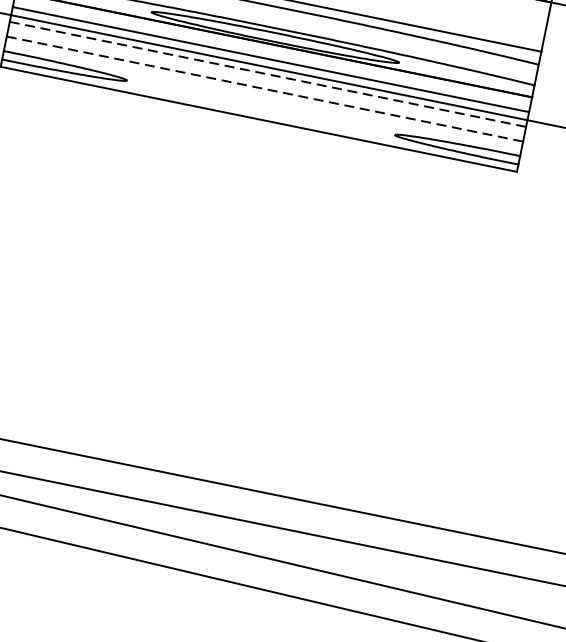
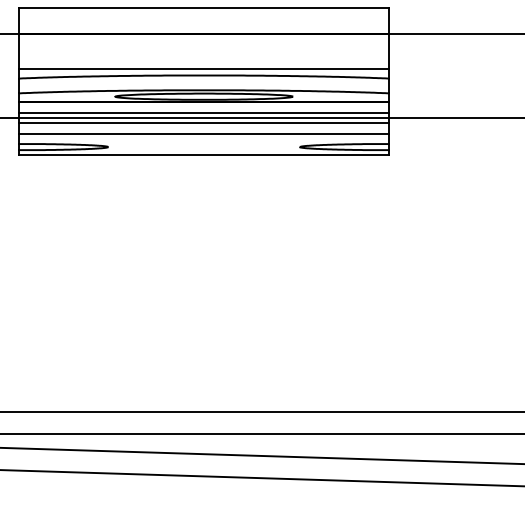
line: (268, 74) -> (204, 123), dashed -> solid
line: (265, 88) -> (204, 133), dashed -> solid

